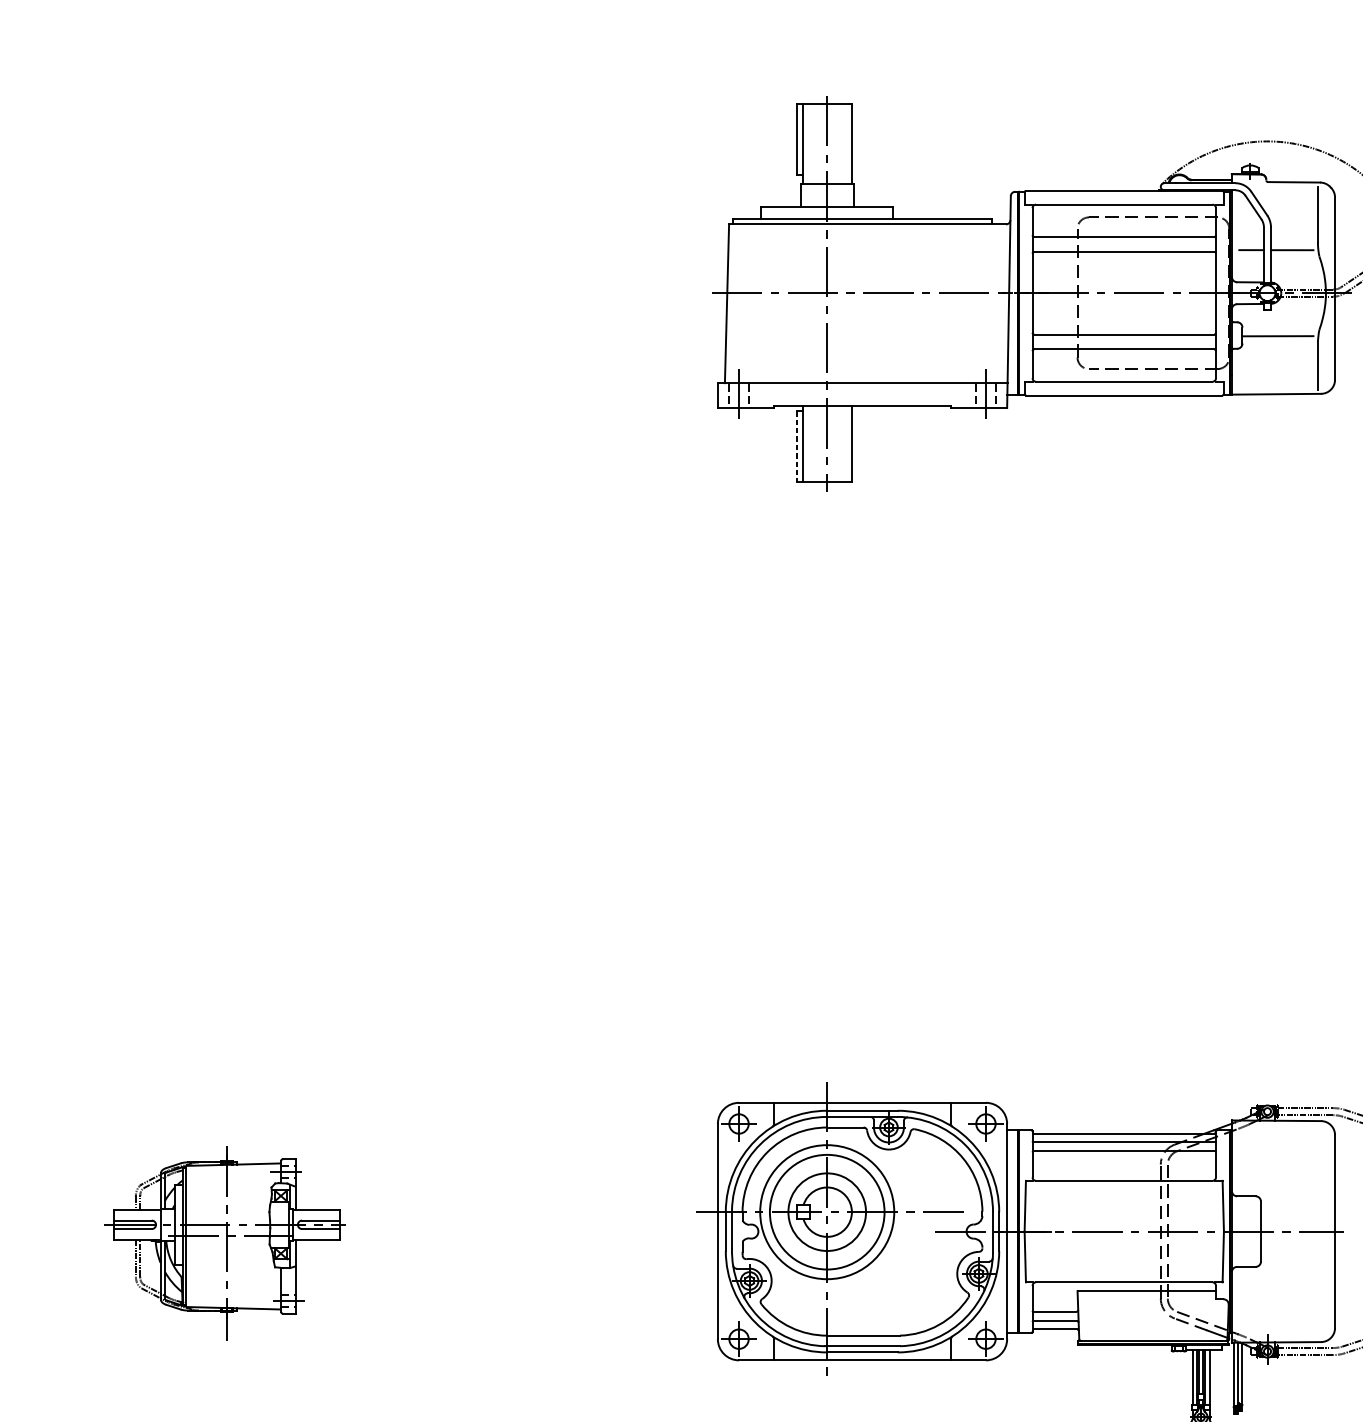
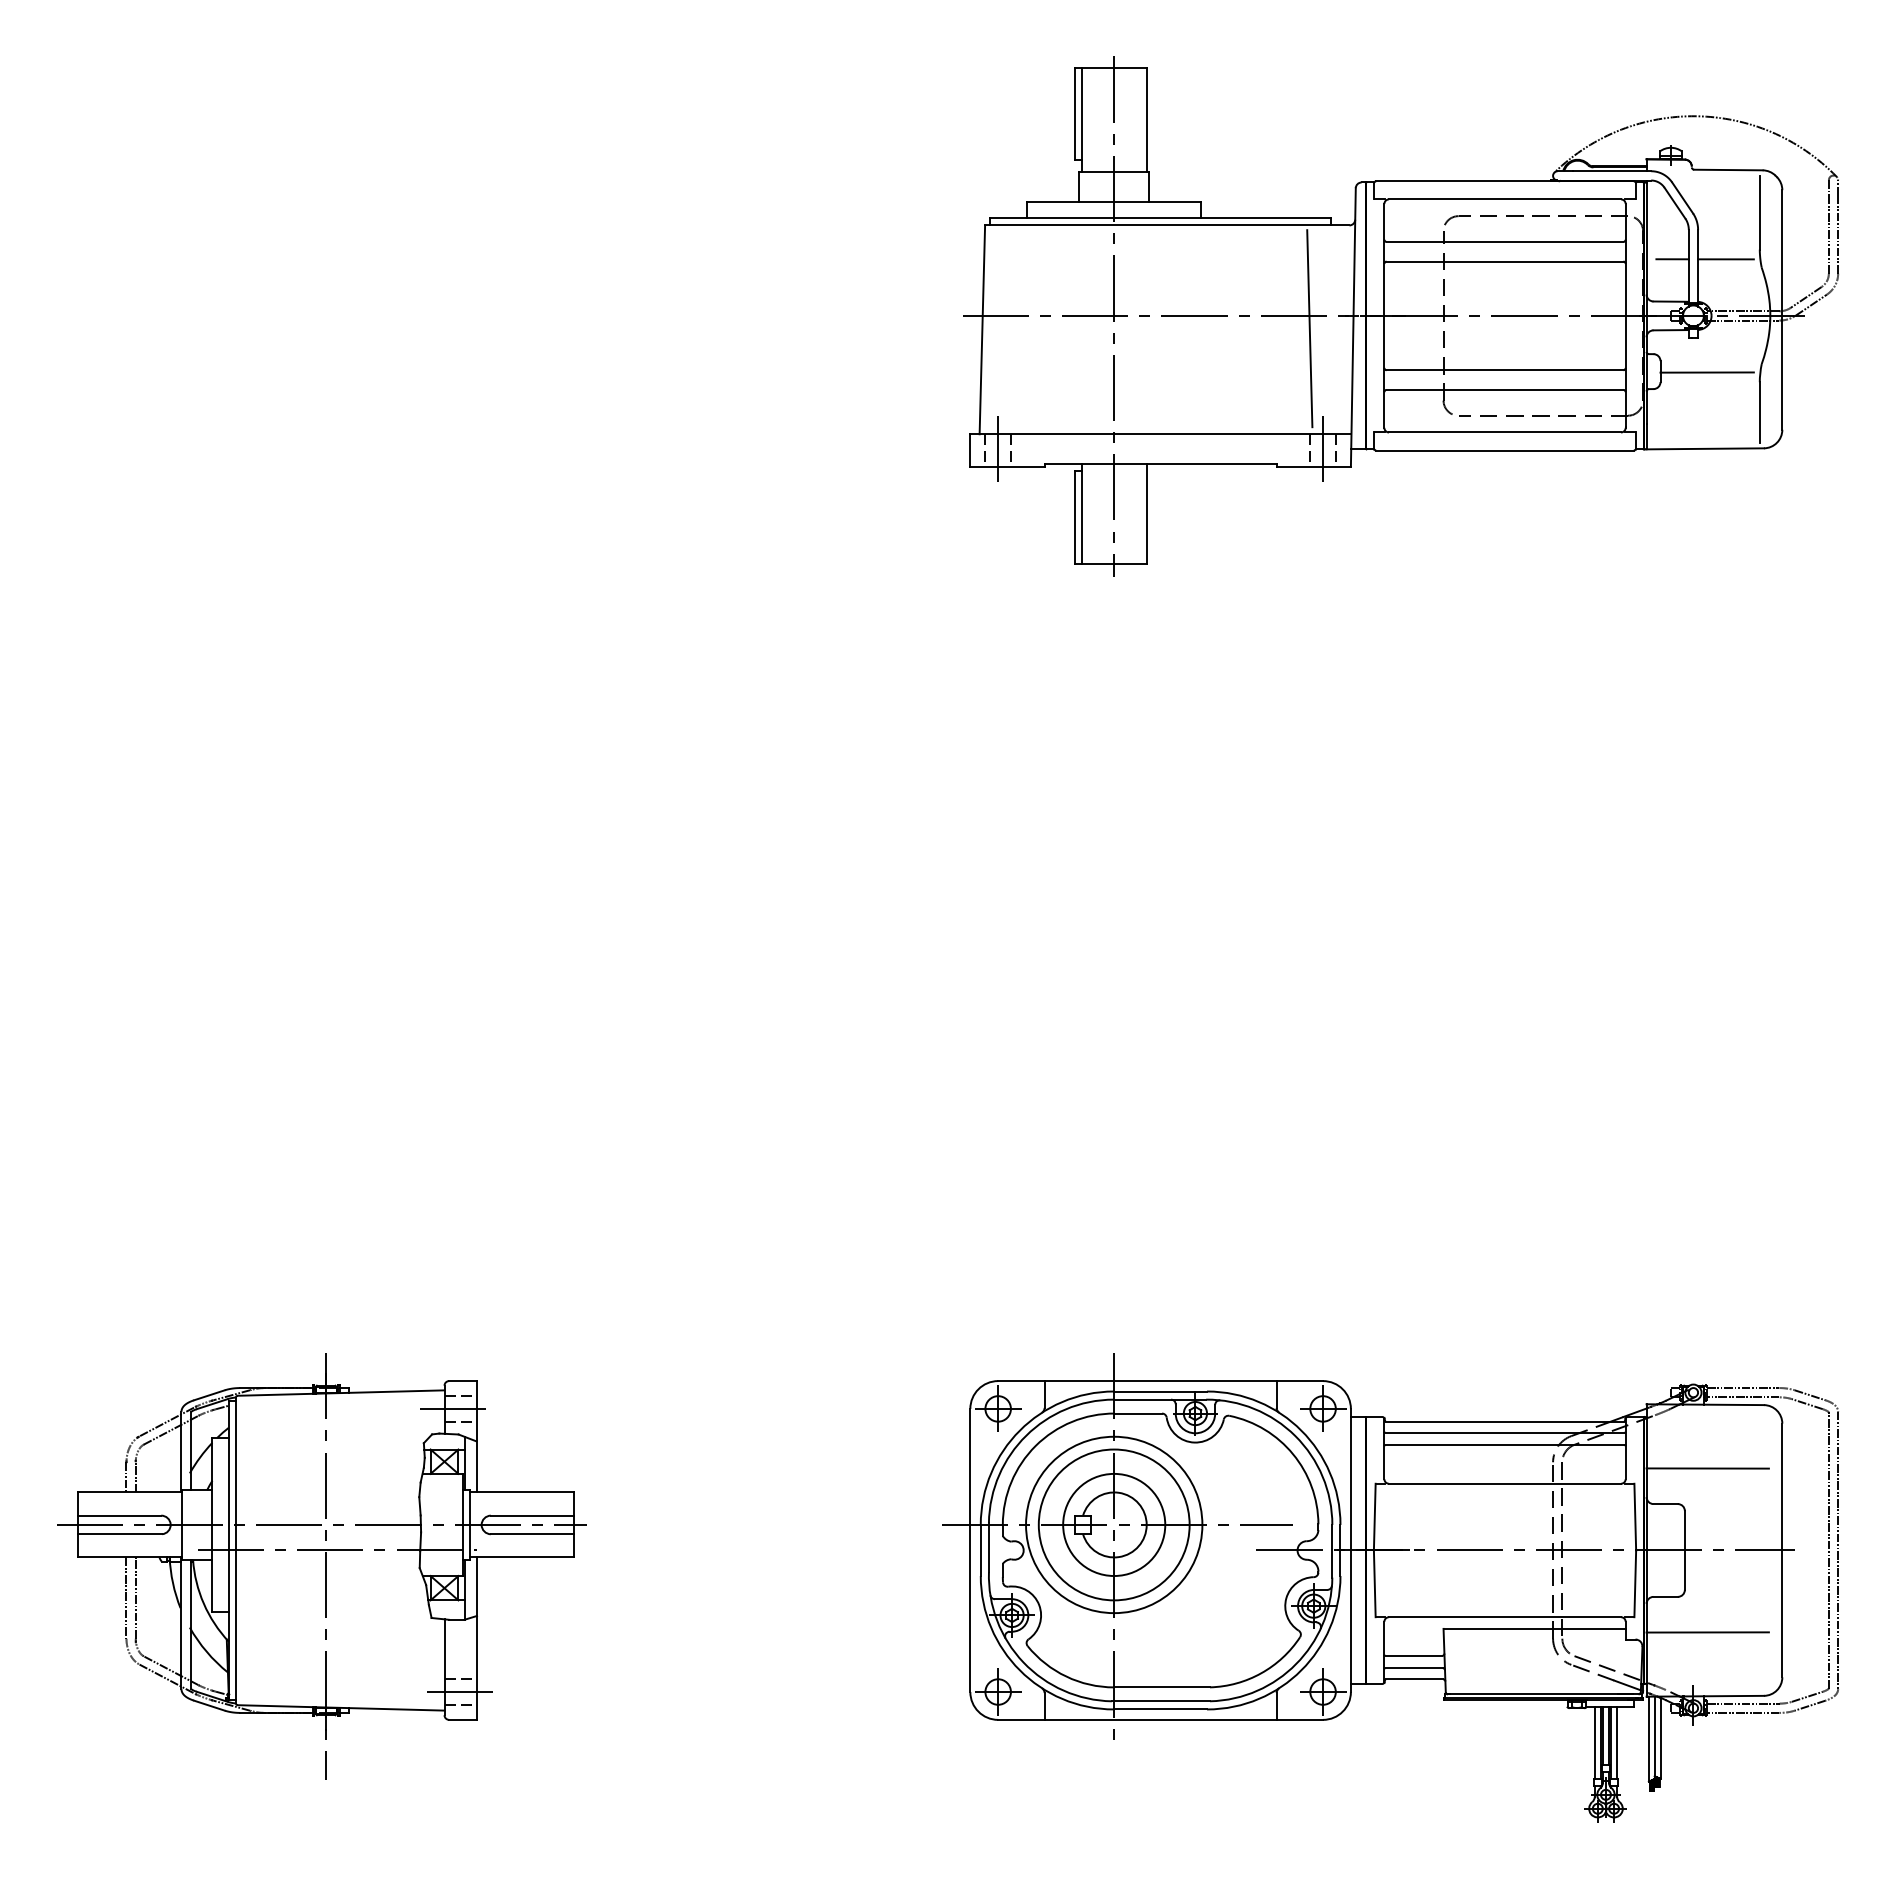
line: (975, 302) -> (1309, 328), added
line: (797, 447) -> (1074, 518), dashed -> solid
line: (1278, 1169) -> (1707, 1468), added
part: (224, 1243) -> (321, 1566), size x1.67
line: (1278, 1293) -> (1707, 1632), added

